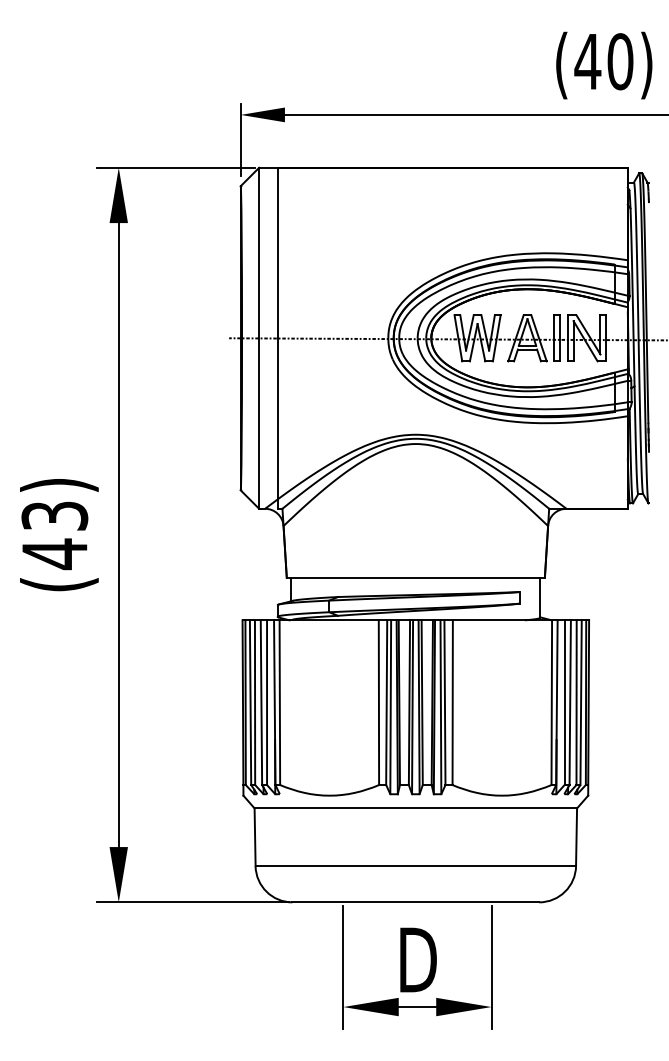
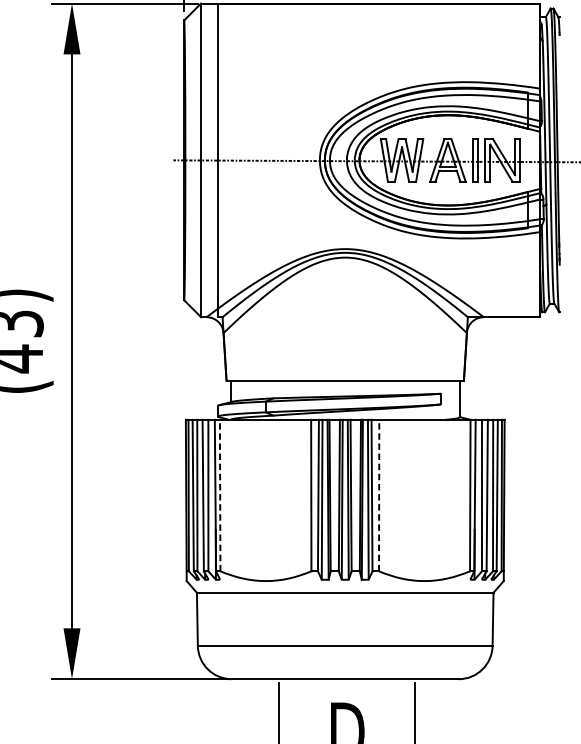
line: (279, 702) -> (219, 495), solid -> dashed
line: (452, 702) -> (378, 495), solid -> dashed

